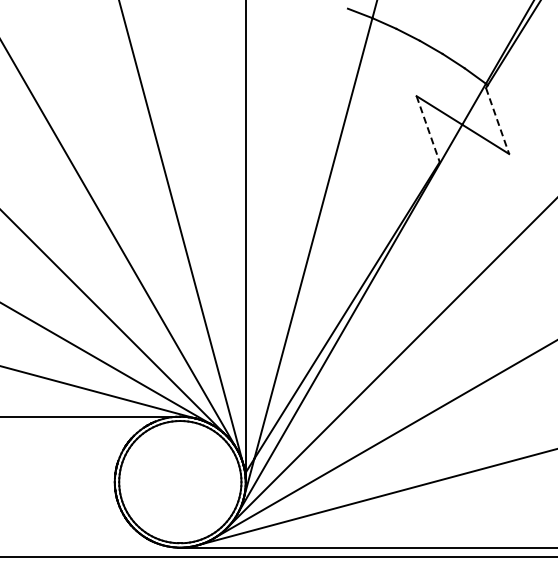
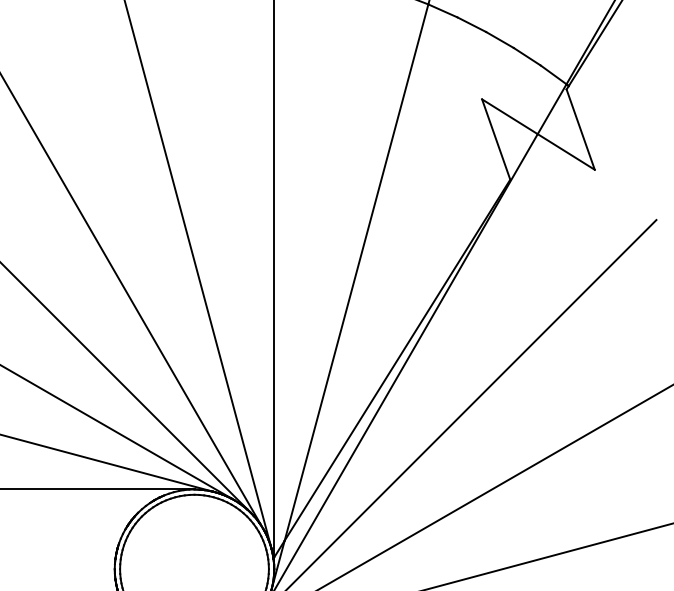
line: (497, 121) -> (580, 130), dashed -> solid
line: (428, 129) -> (496, 139), dashed -> solid

